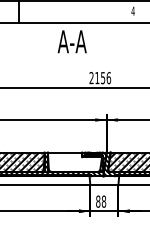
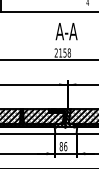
text: (71, 41) -> (66, 31), moved
text: (108, 77) -> (69, 52), 2156 -> 2158
hatch: (74, 161) -> (43, 116), added
text: (103, 201) -> (65, 146), 88 -> 86

